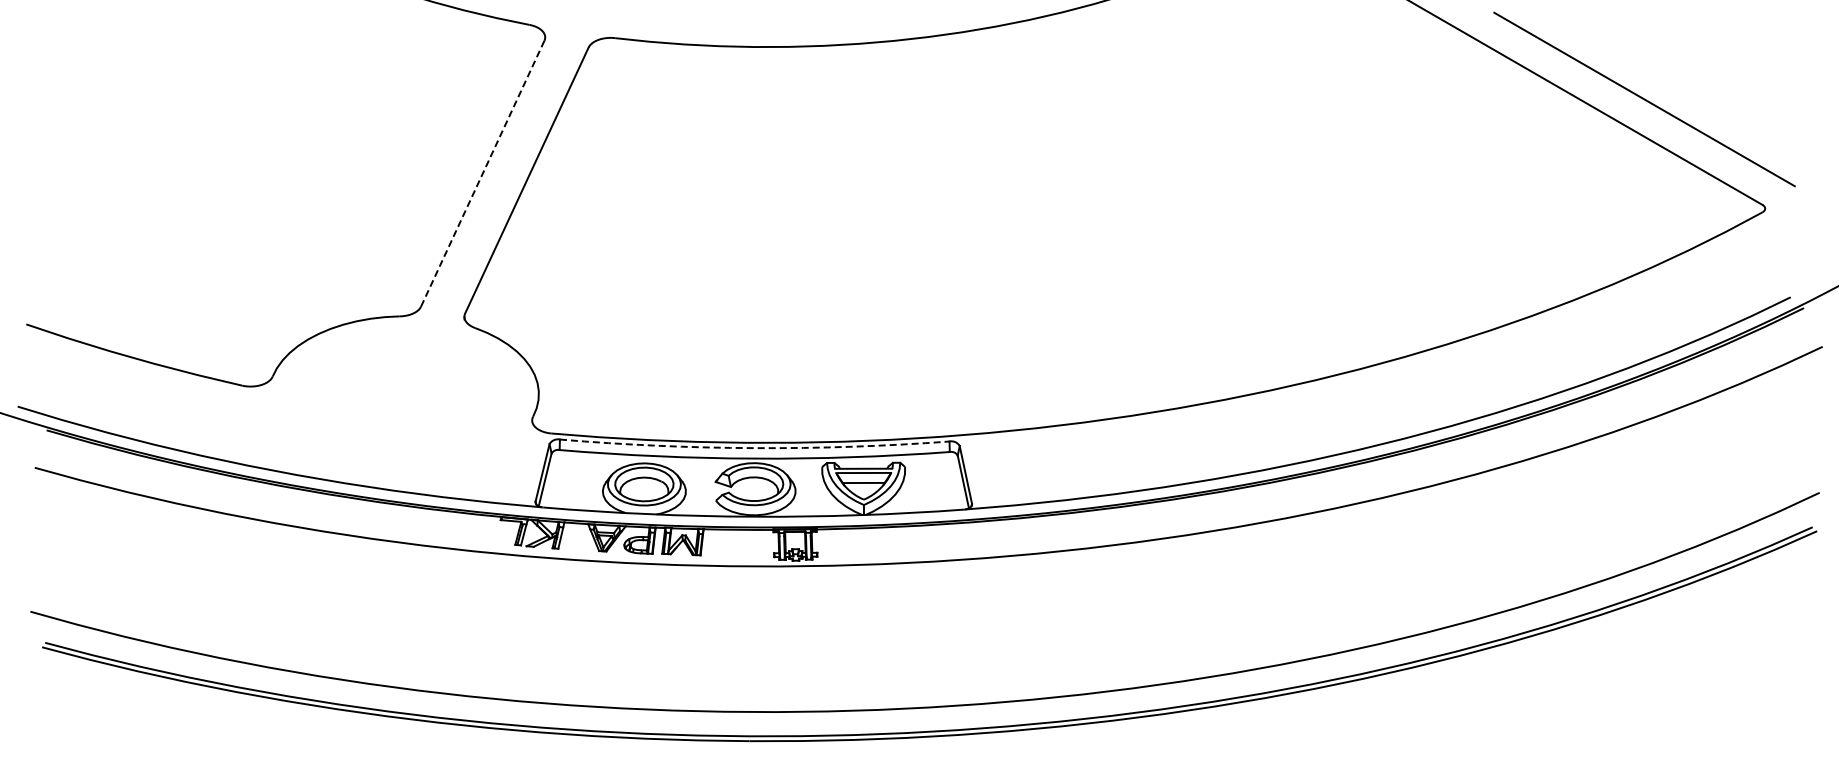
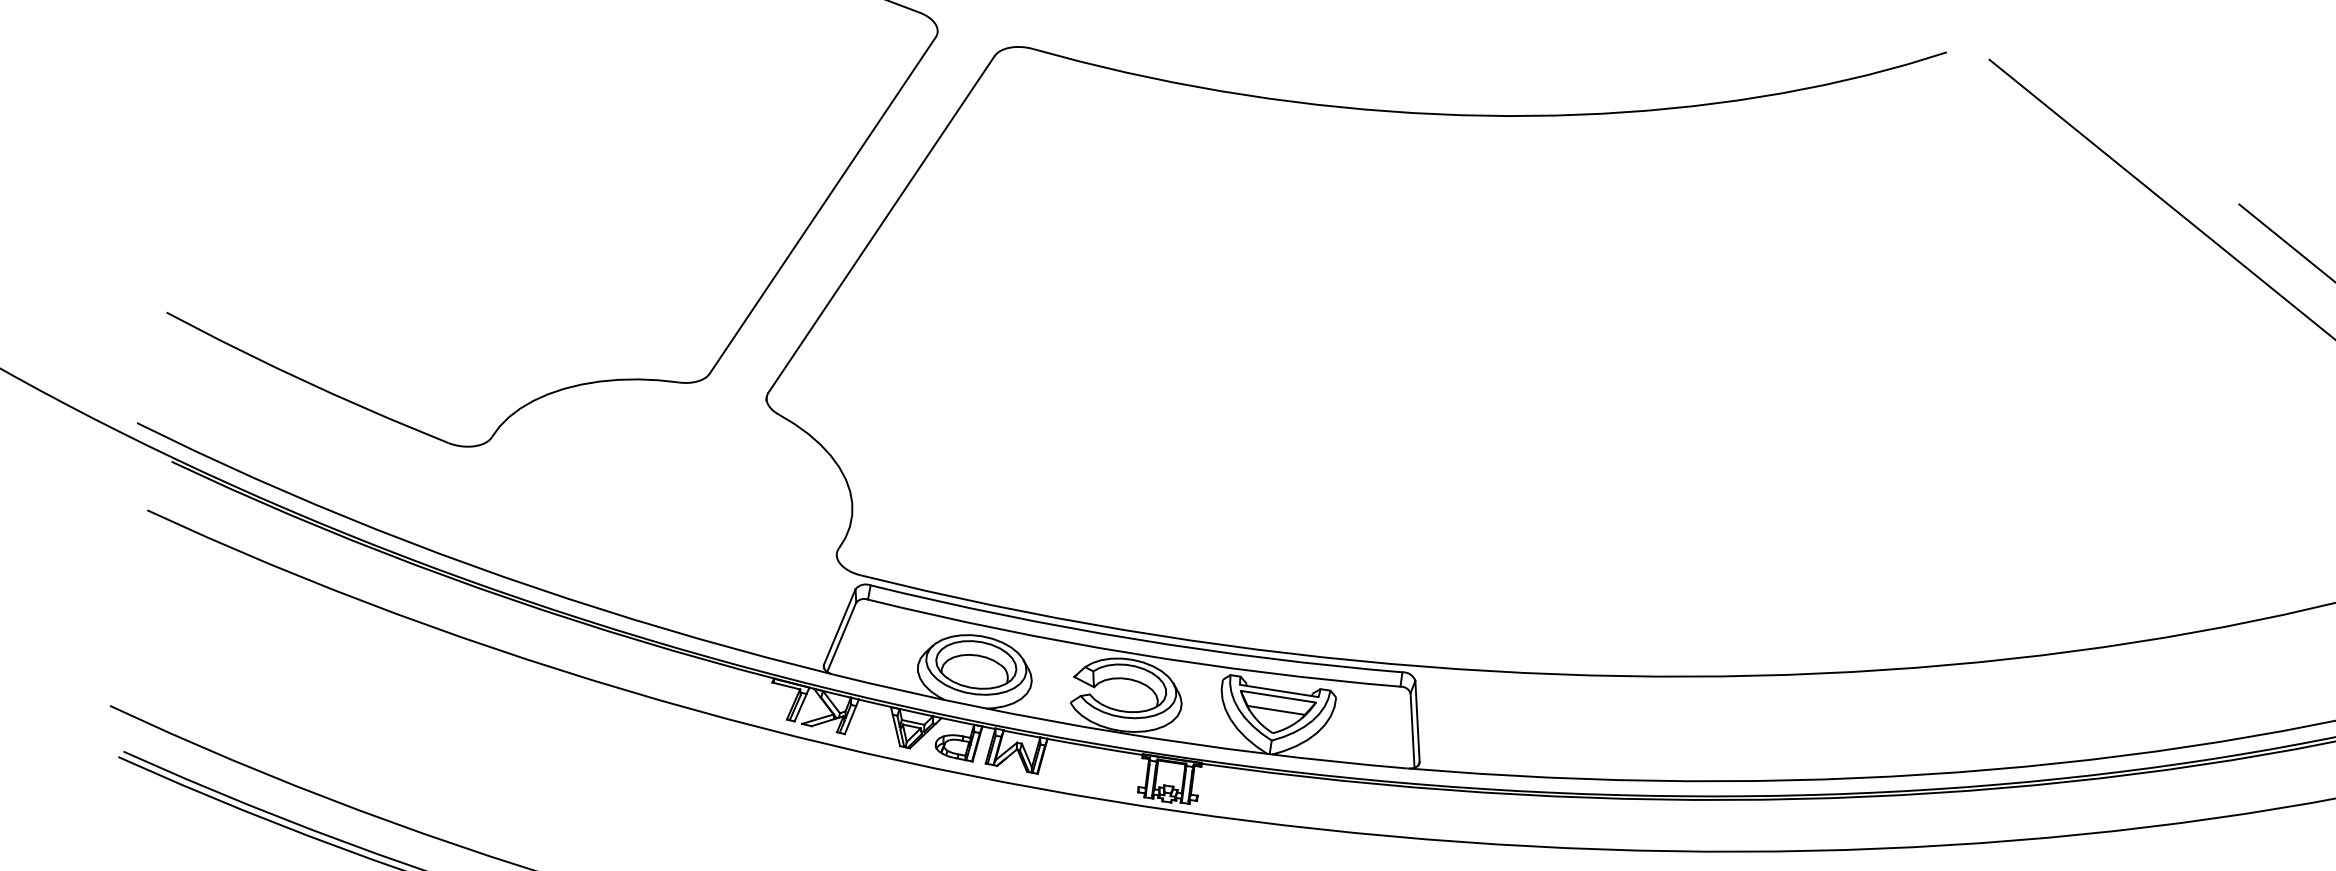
line: (482, 173) -> (822, 205), dashed -> solid
arc: (754, 448) -> (1134, 639), dashed -> solid

